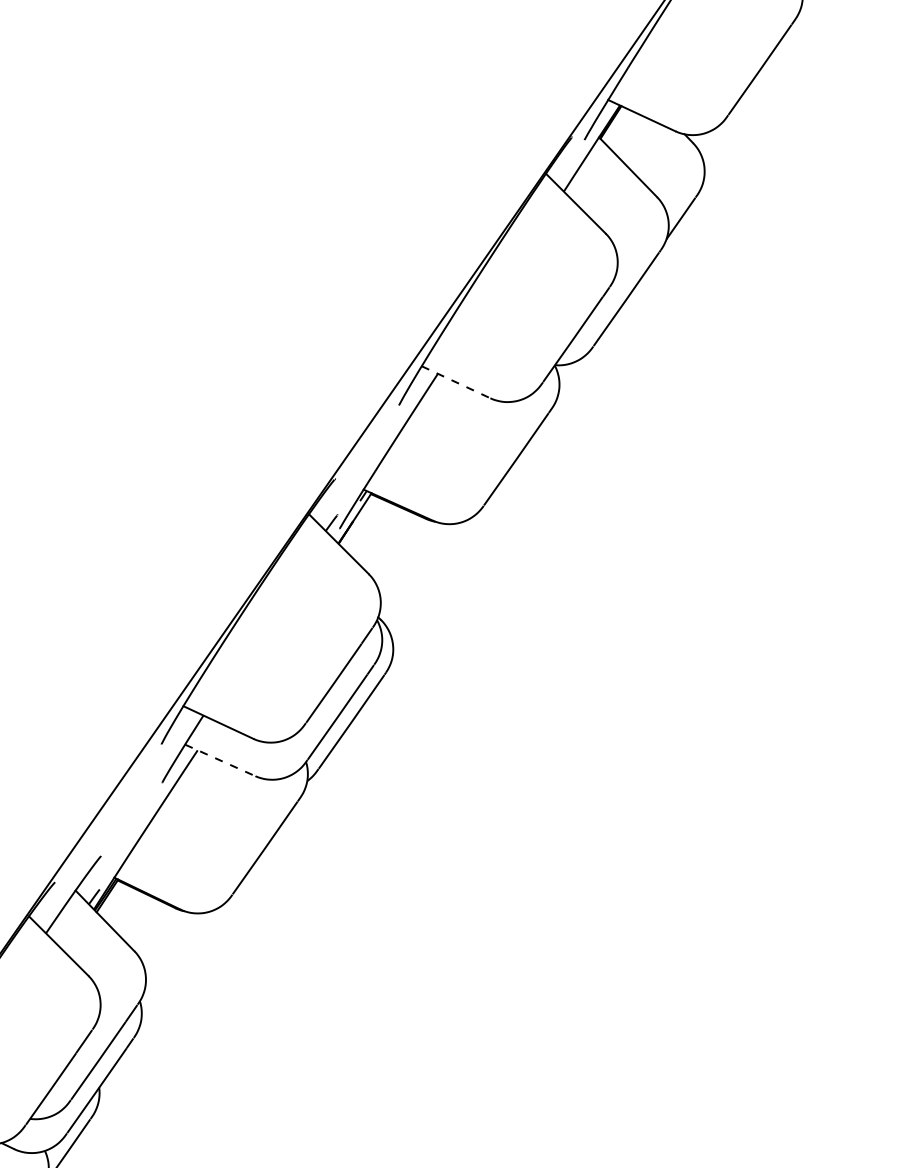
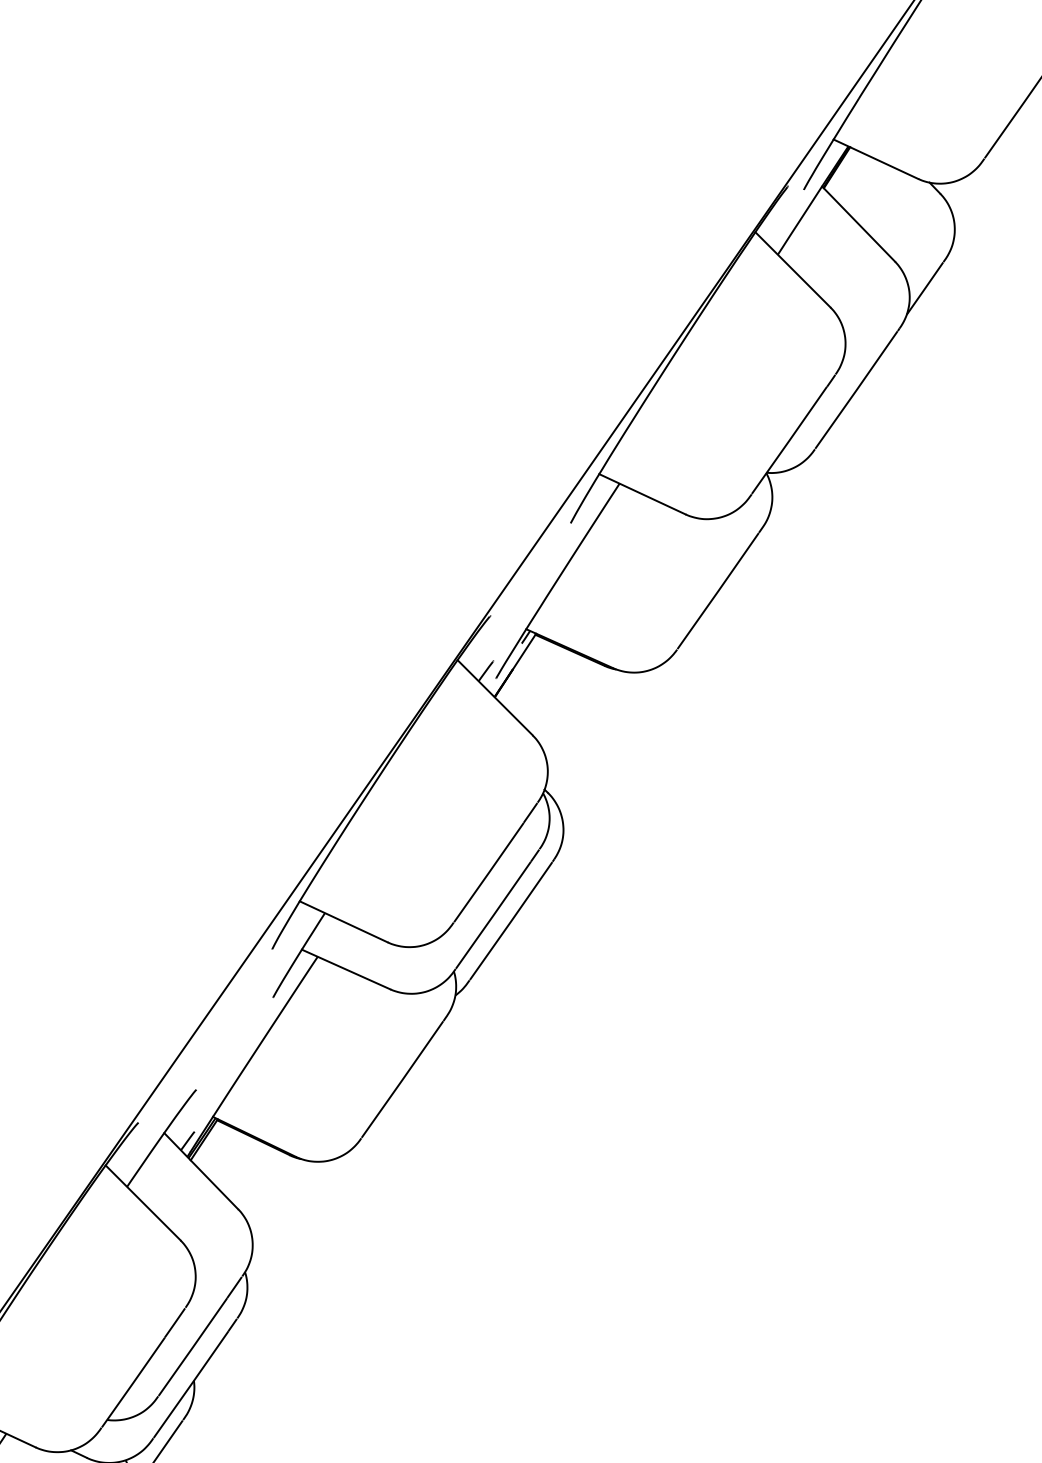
line: (456, 382) -> (642, 494), dashed -> solid
line: (220, 760) -> (346, 969), dashed -> solid

